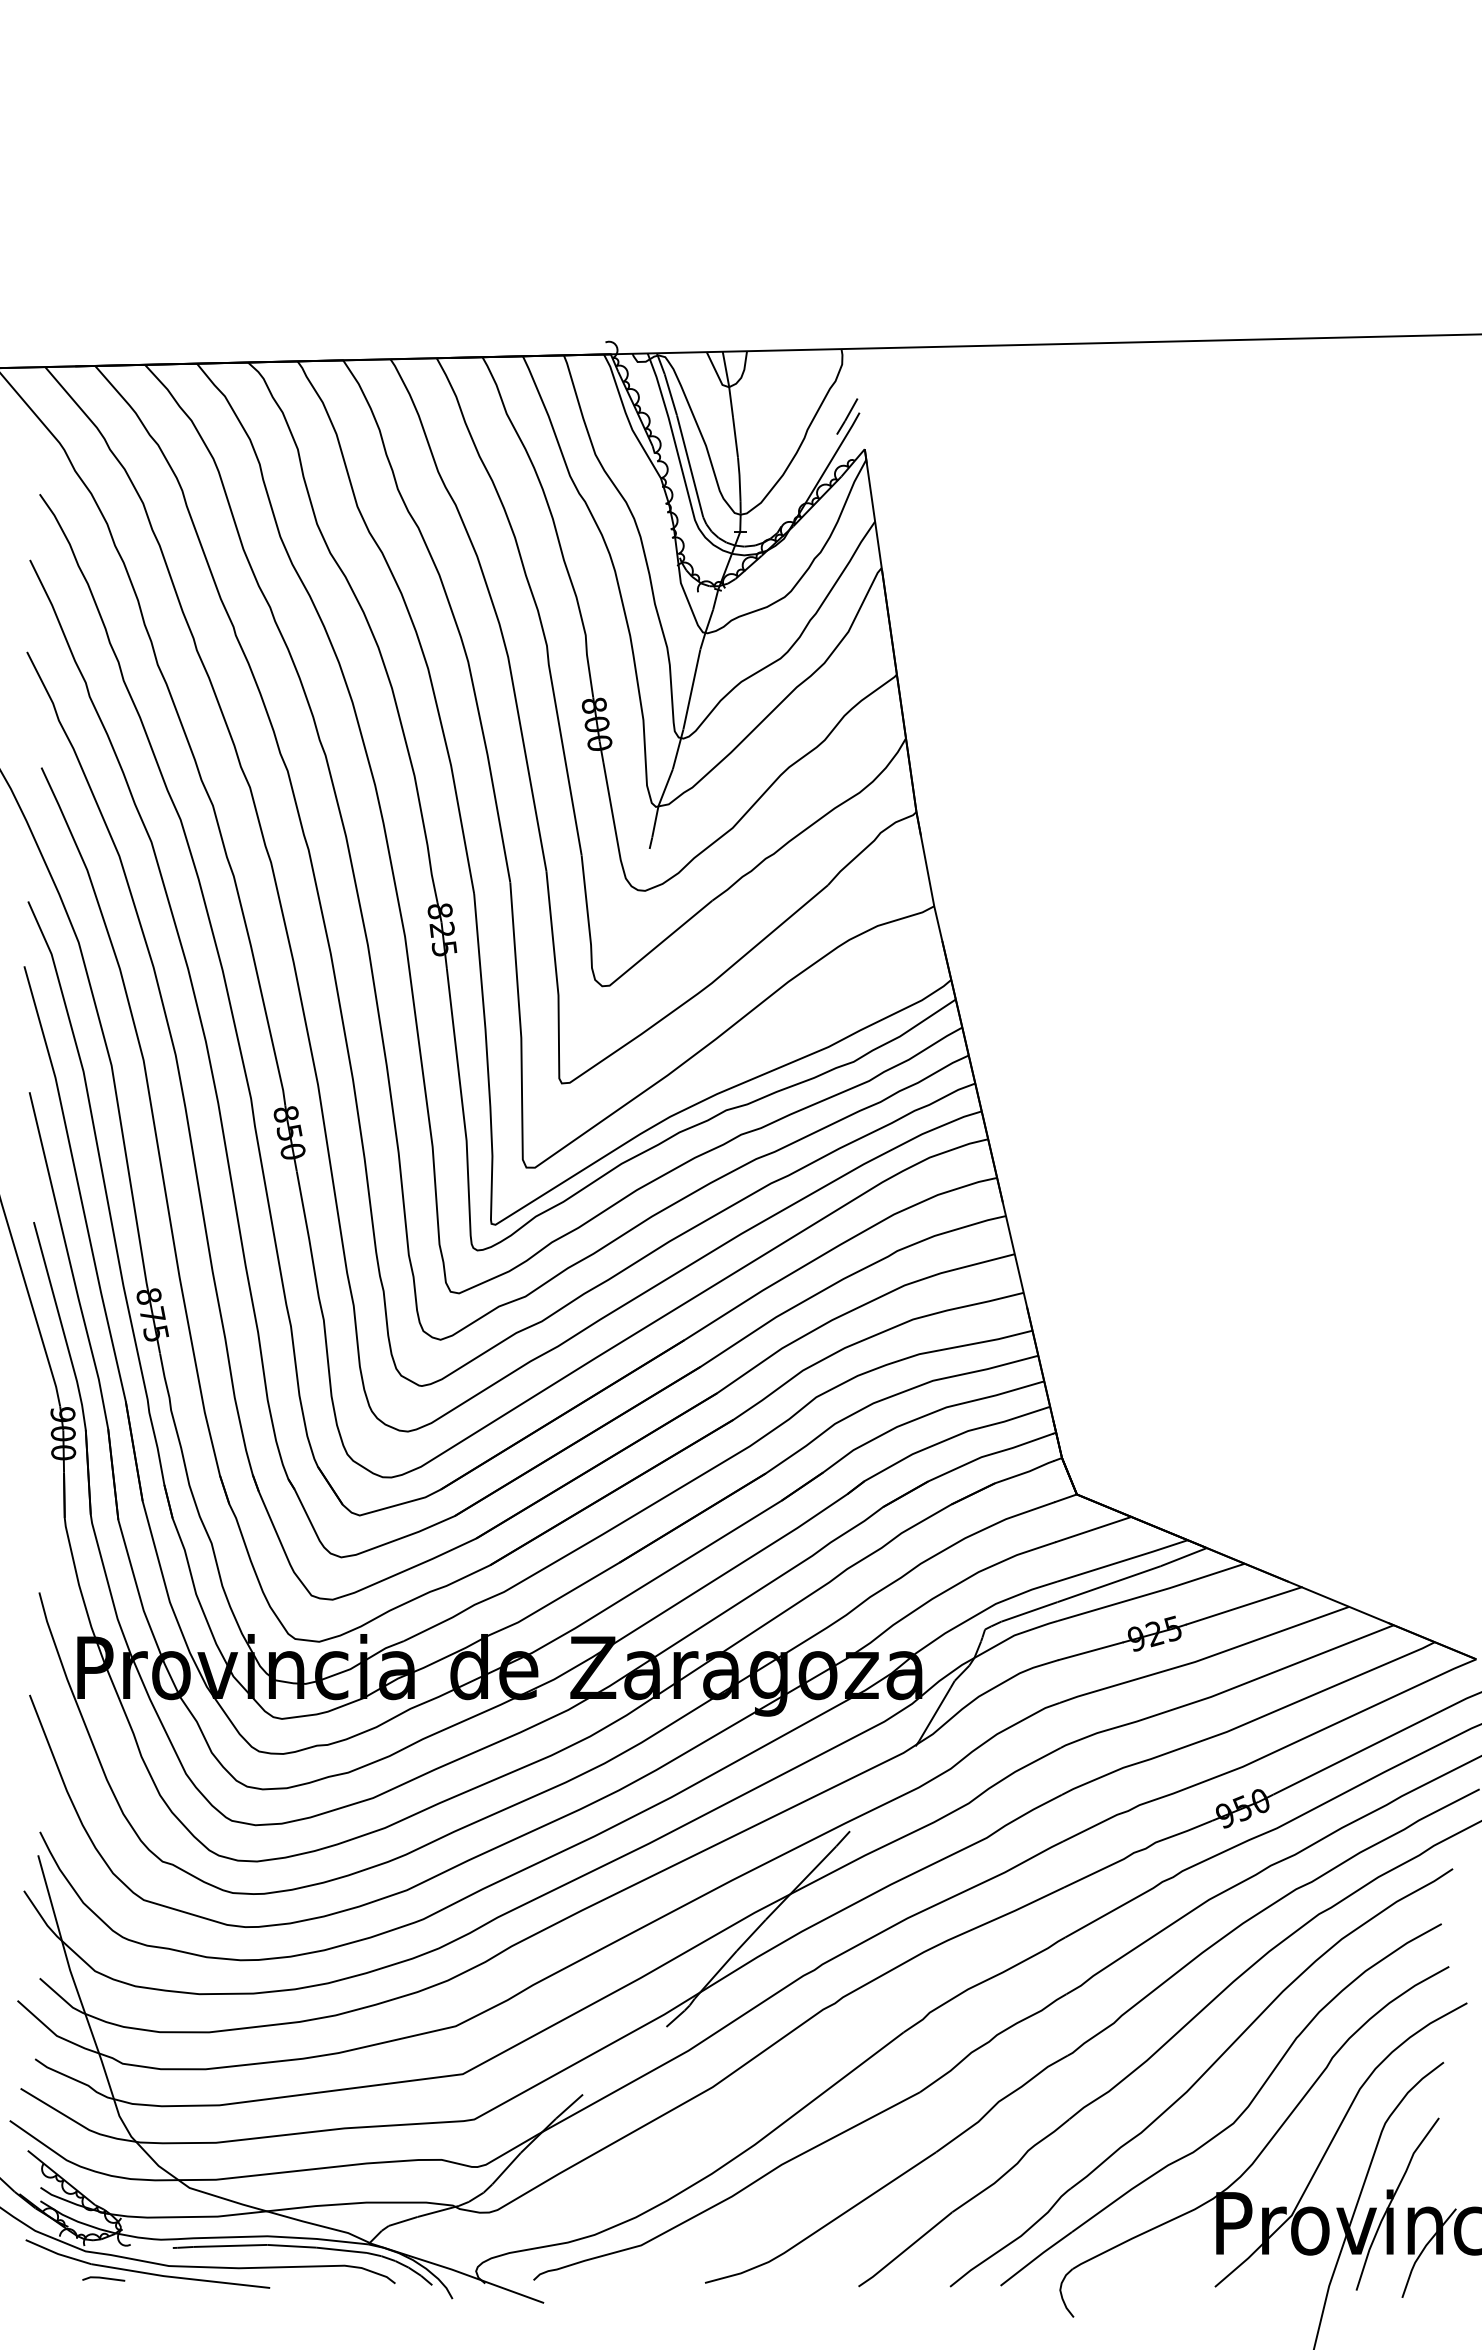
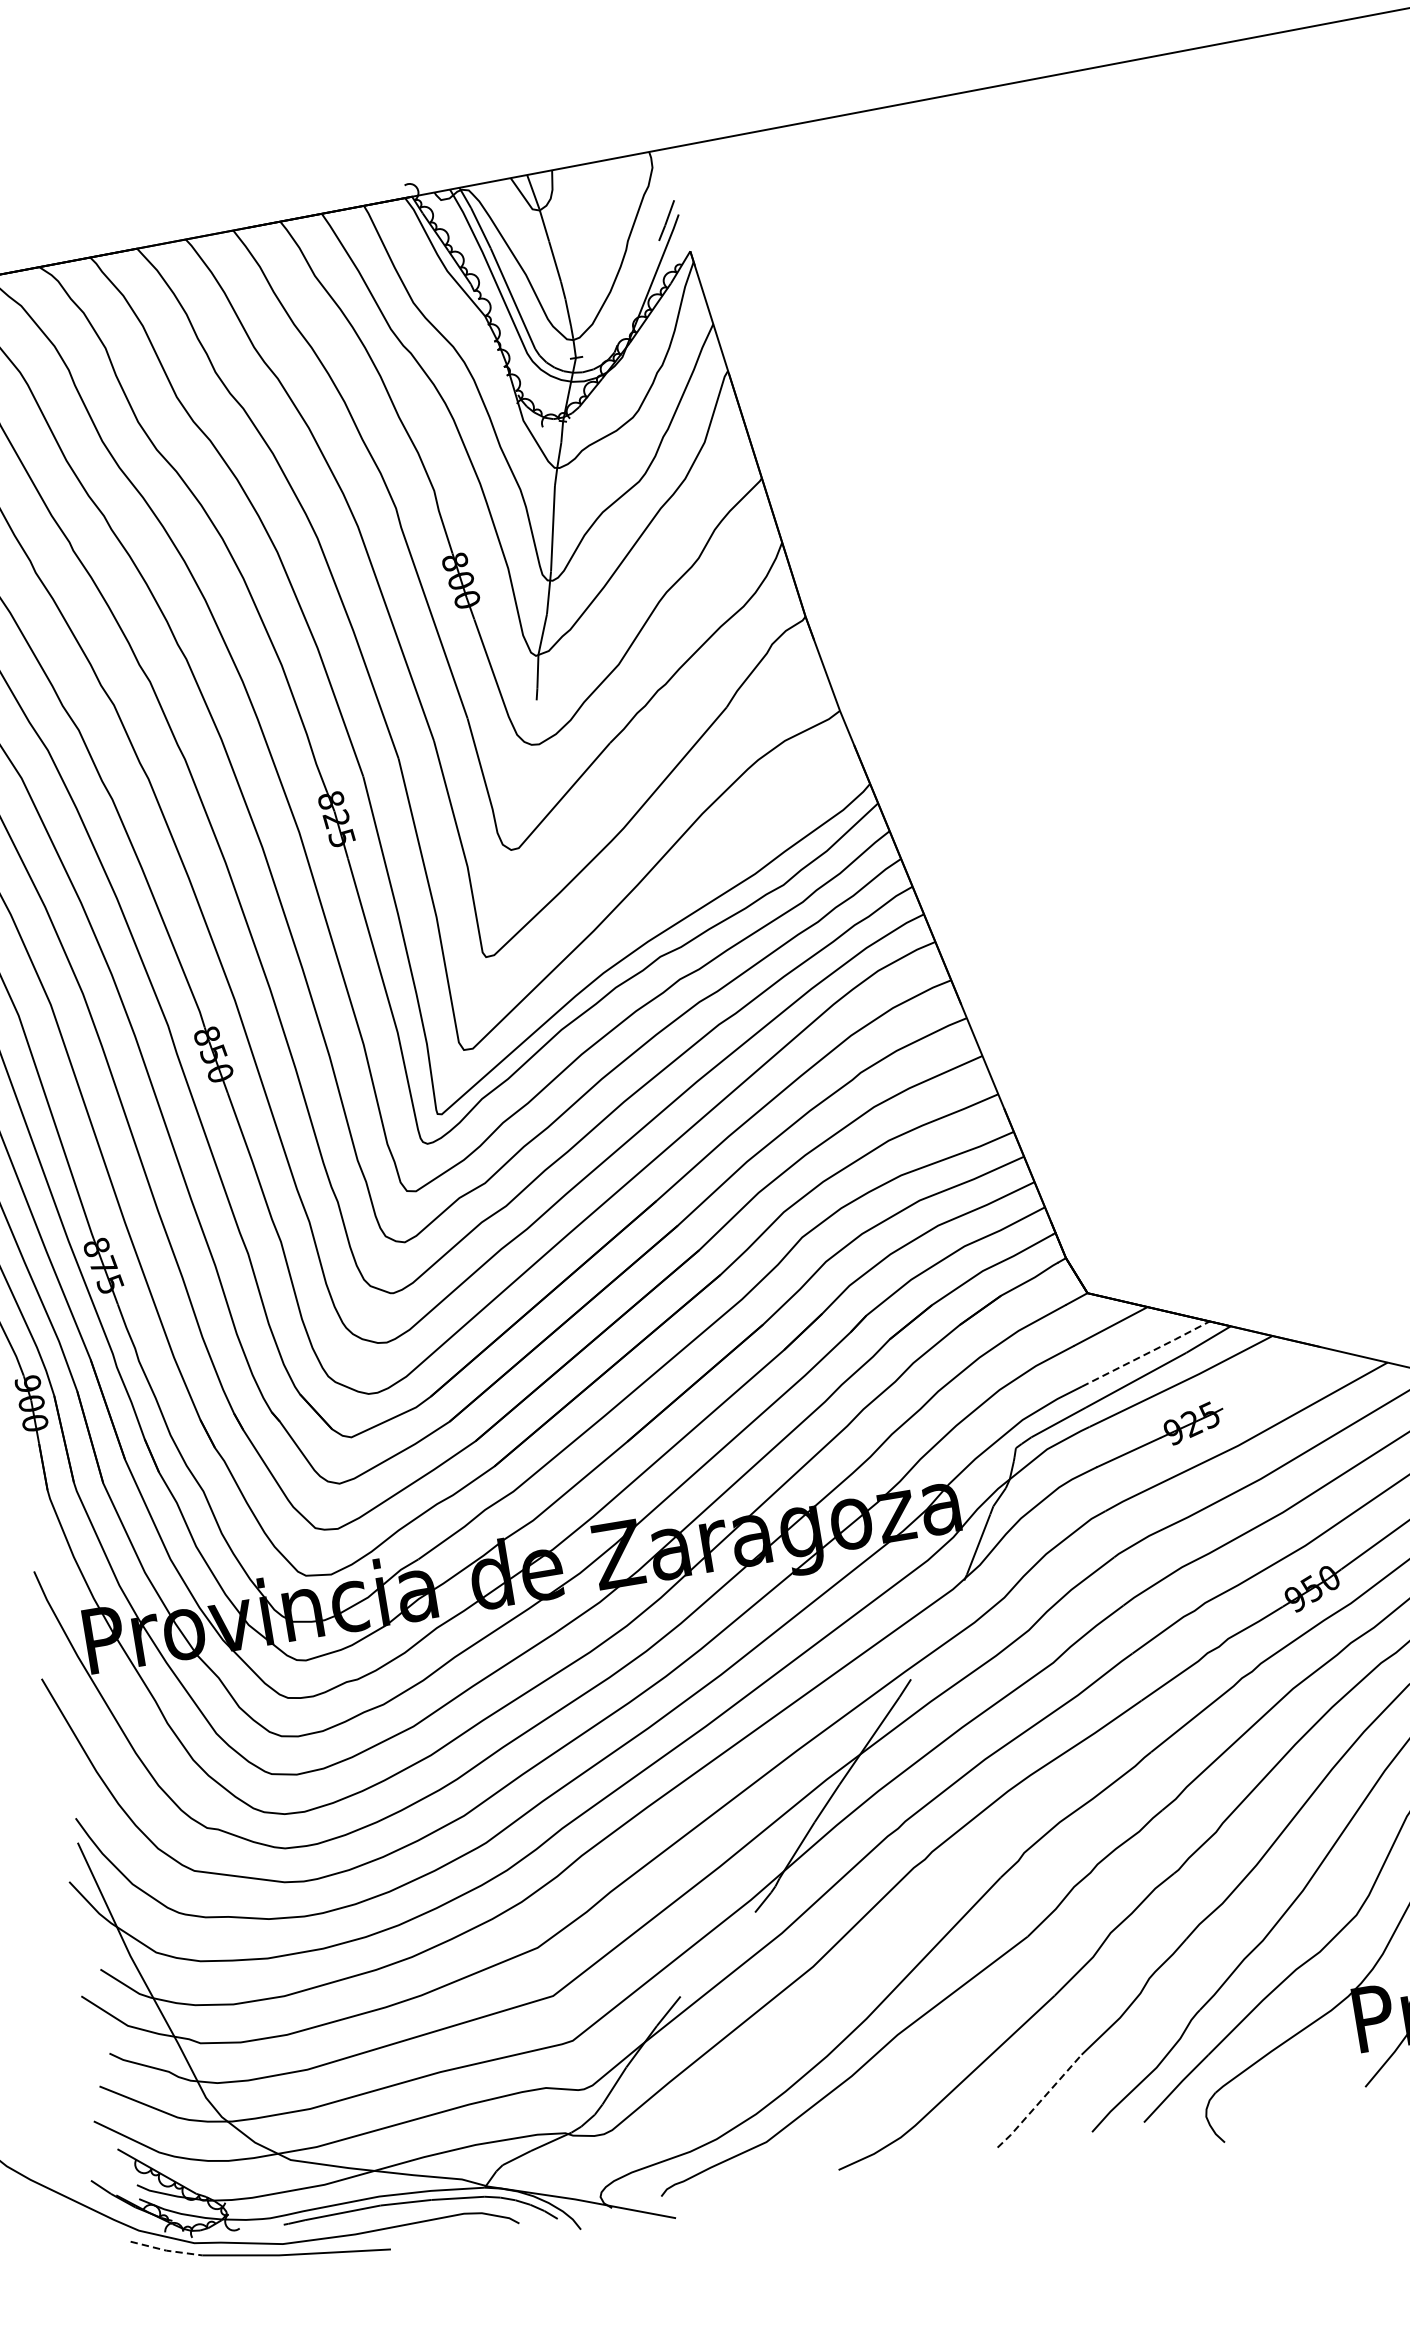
line: (1123, 1560) -> (1146, 1353), solid -> dashed
line: (1243, 1605) -> (1278, 1379), removed
line: (905, 2250) -> (1039, 2102), solid -> dashed
line: (58, 2254) -> (166, 2251), solid -> dashed
line: (103, 2278) -> (217, 2268), removed

